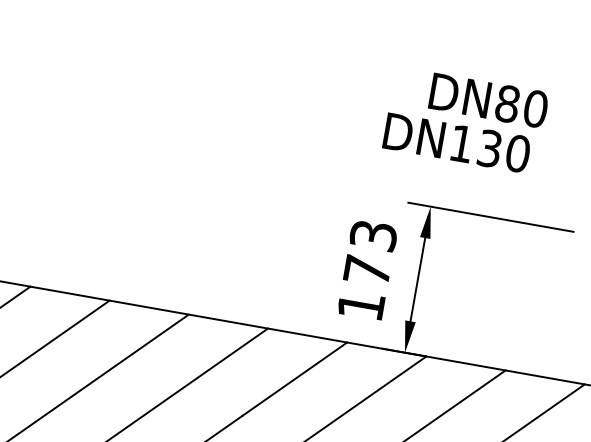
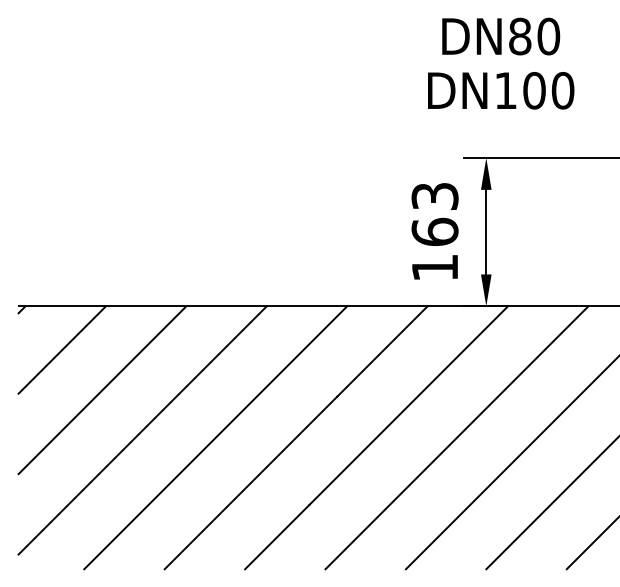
text: (489, 100) -> (501, 36), moved
text: (489, 148) -> (534, 90), DN130 -> DN100
text: (366, 270) -> (434, 231), 173 -> 163

